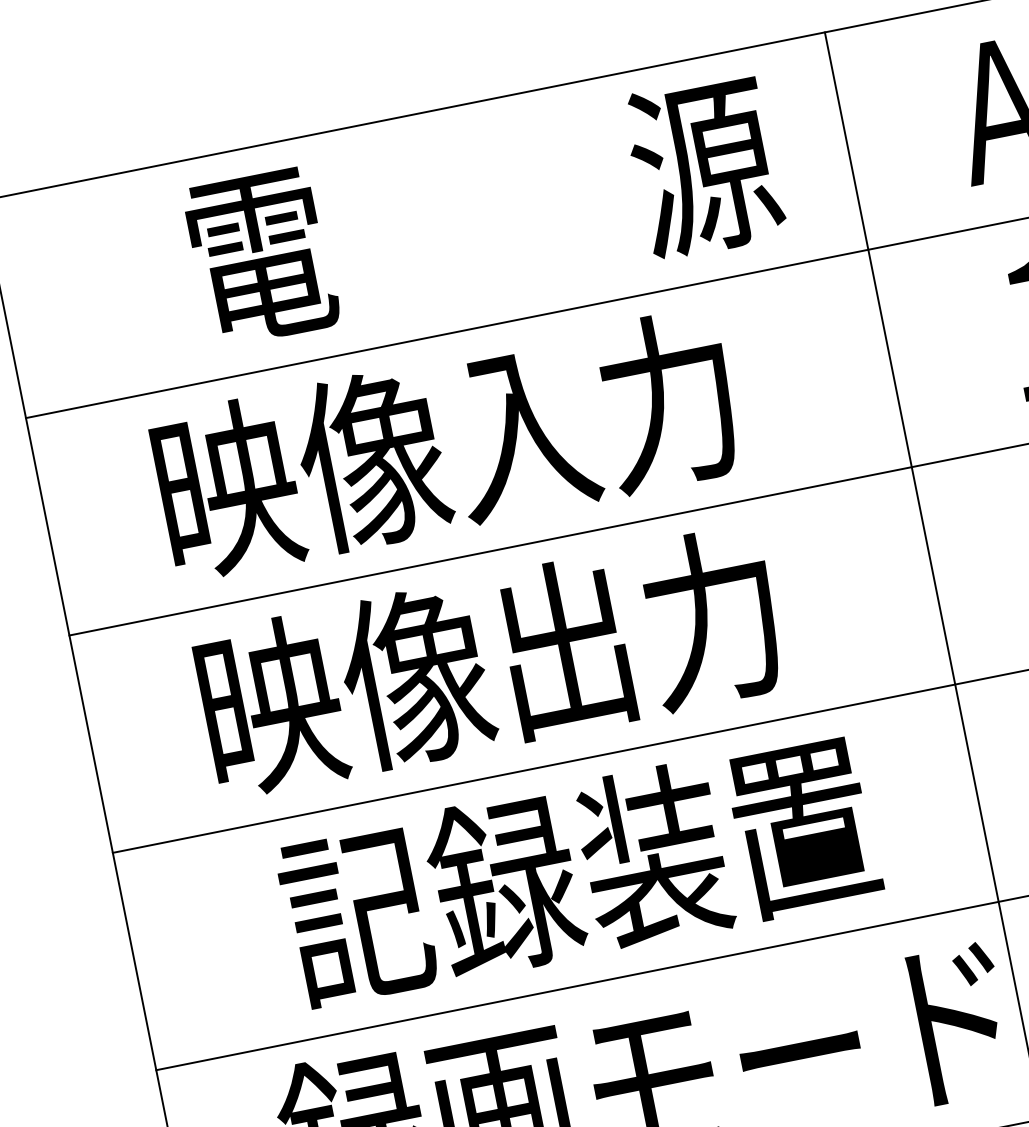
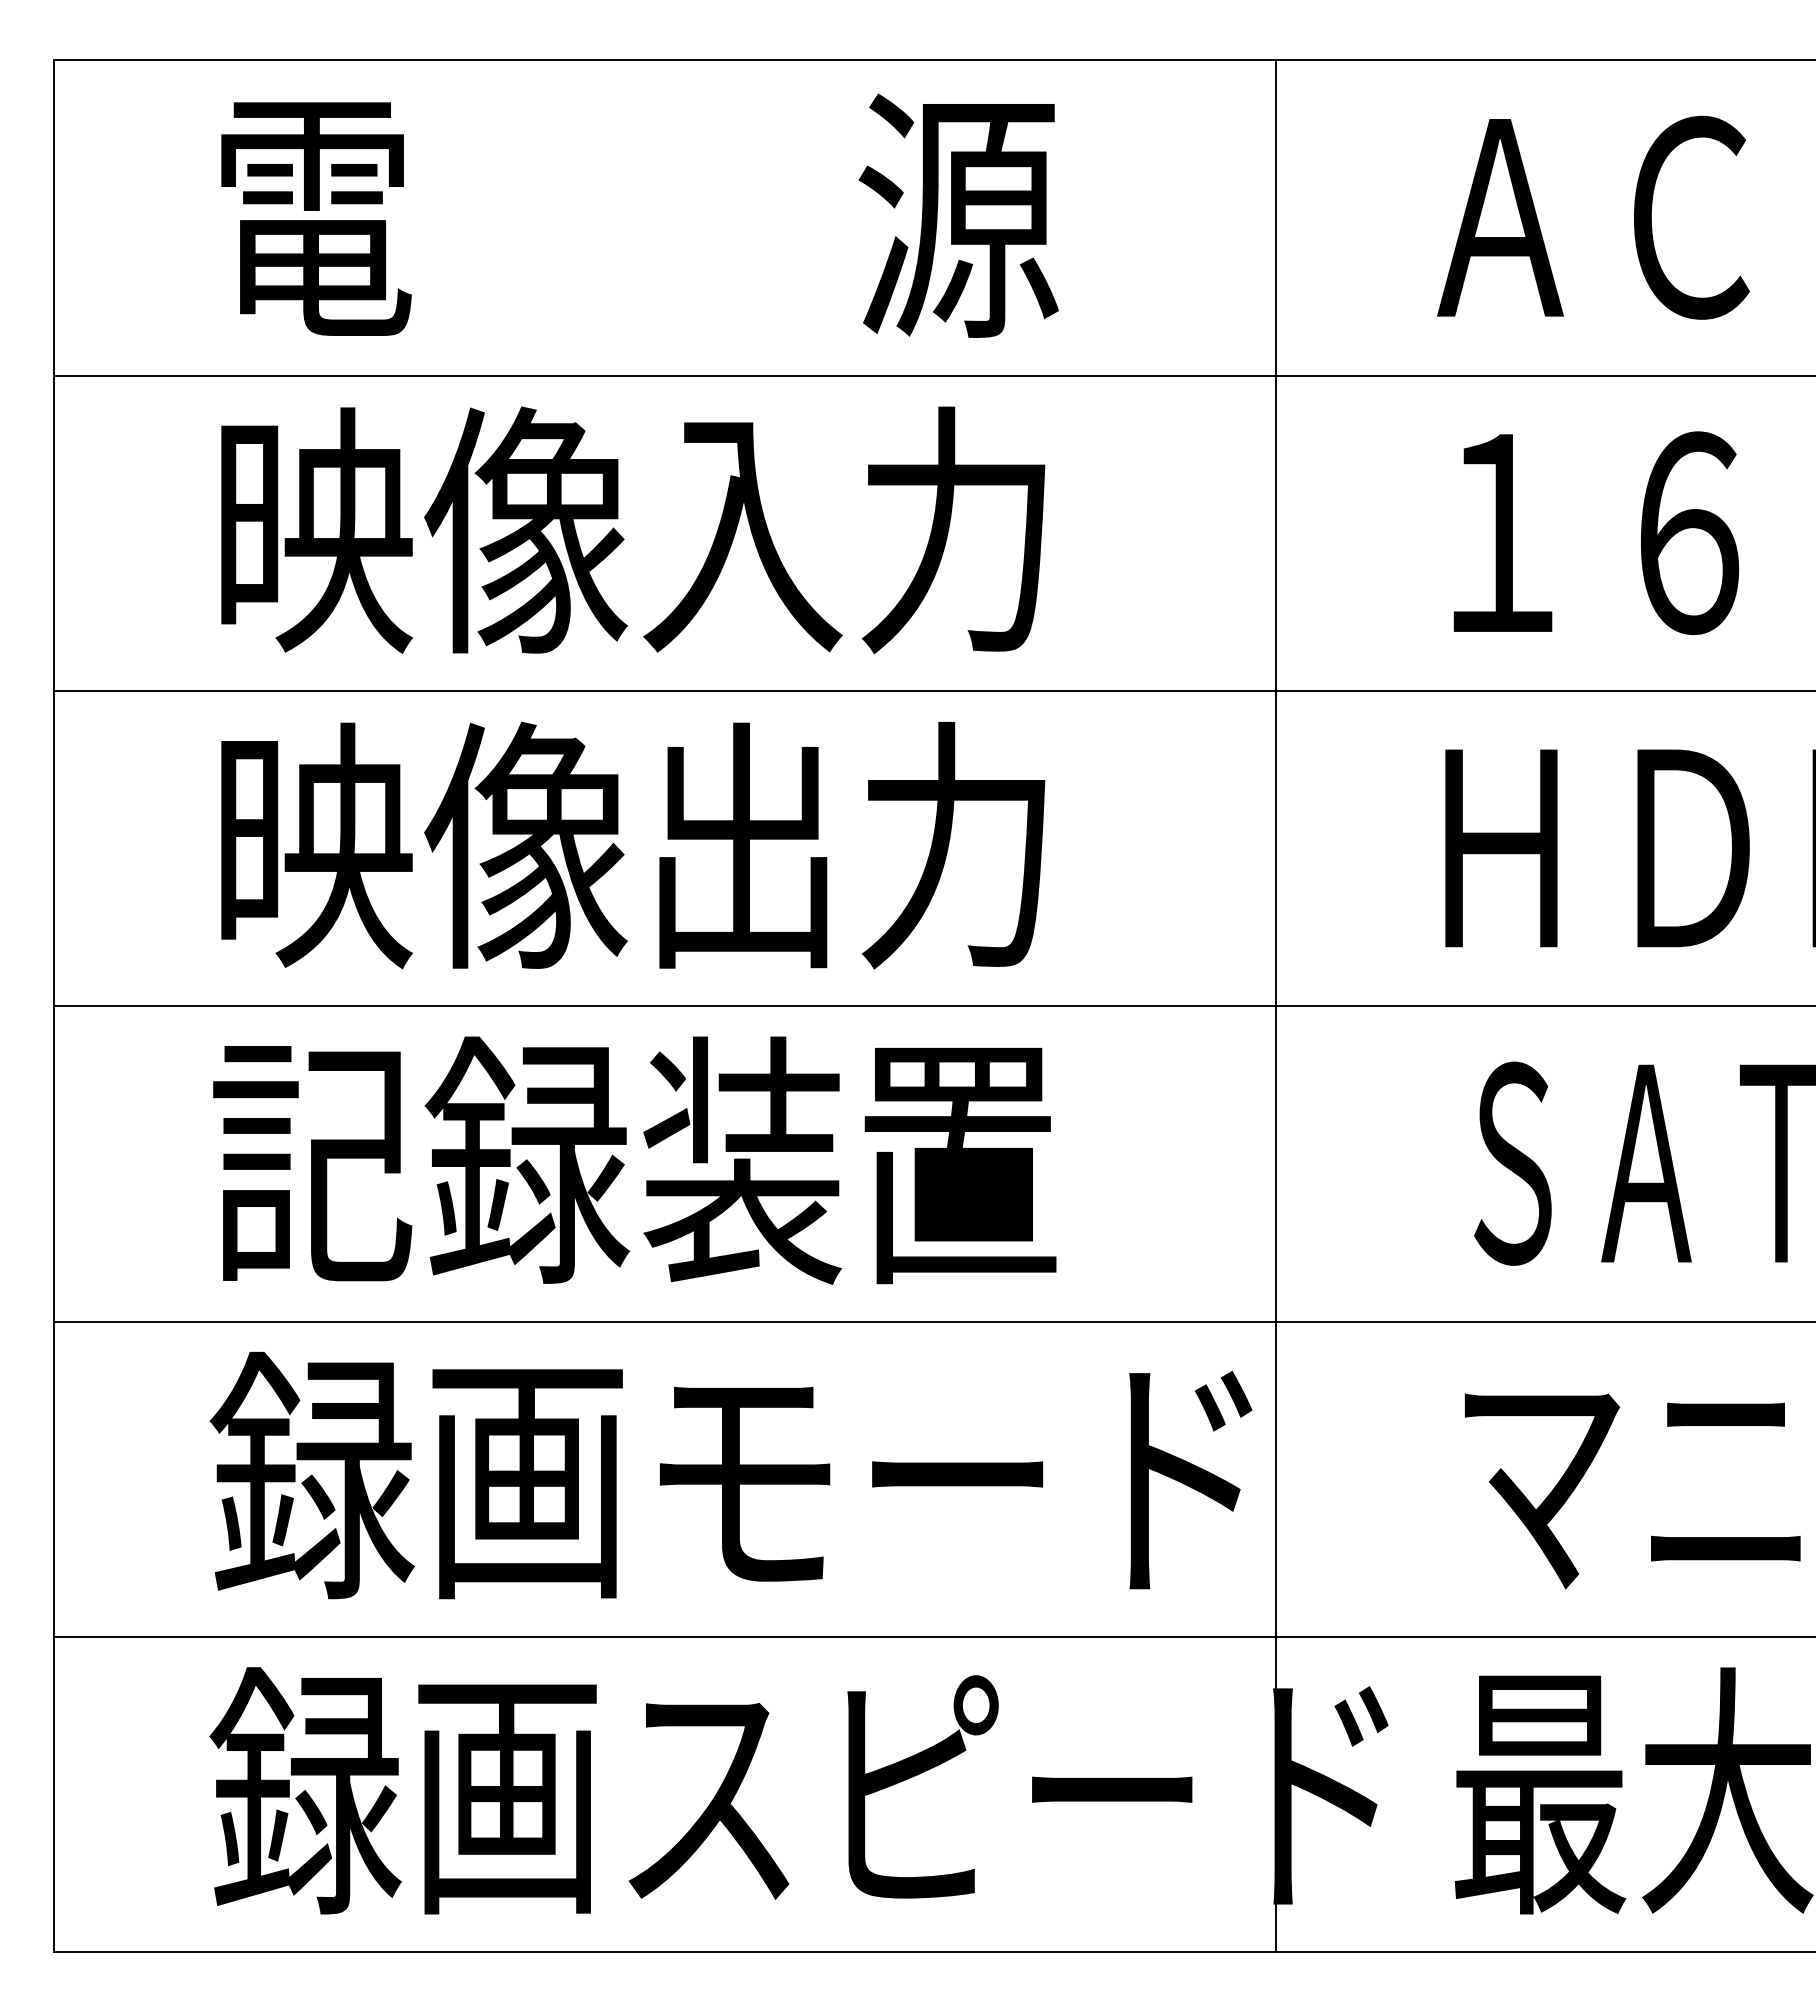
text: (484, 210) -> (639, 215), moved
text: (578, 870) -> (634, 1160), moved

